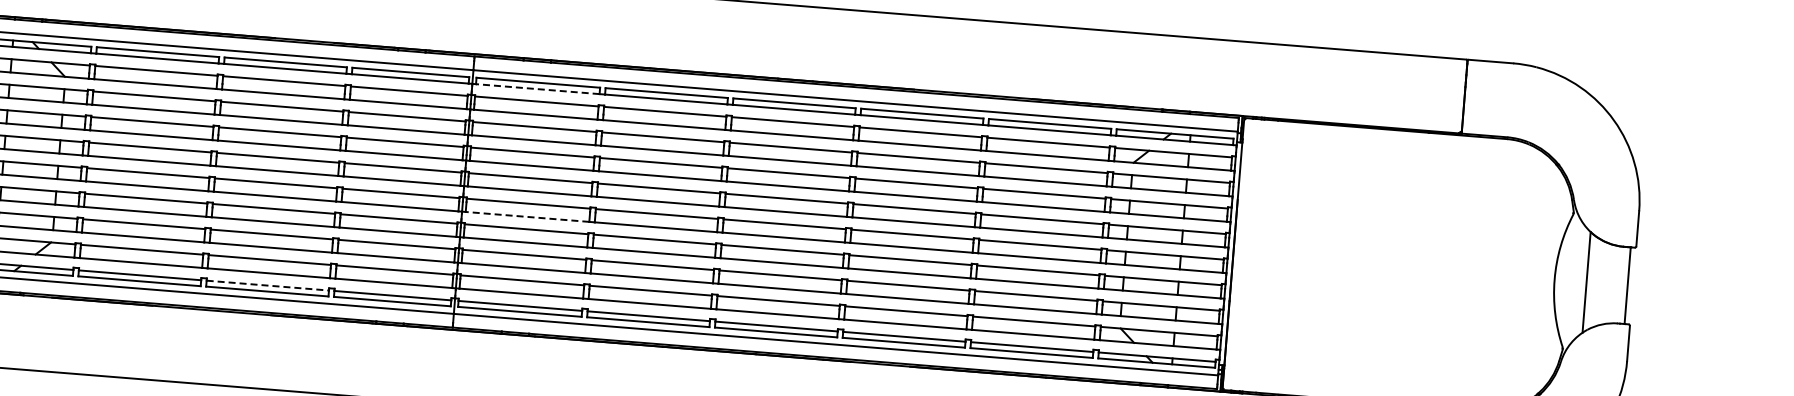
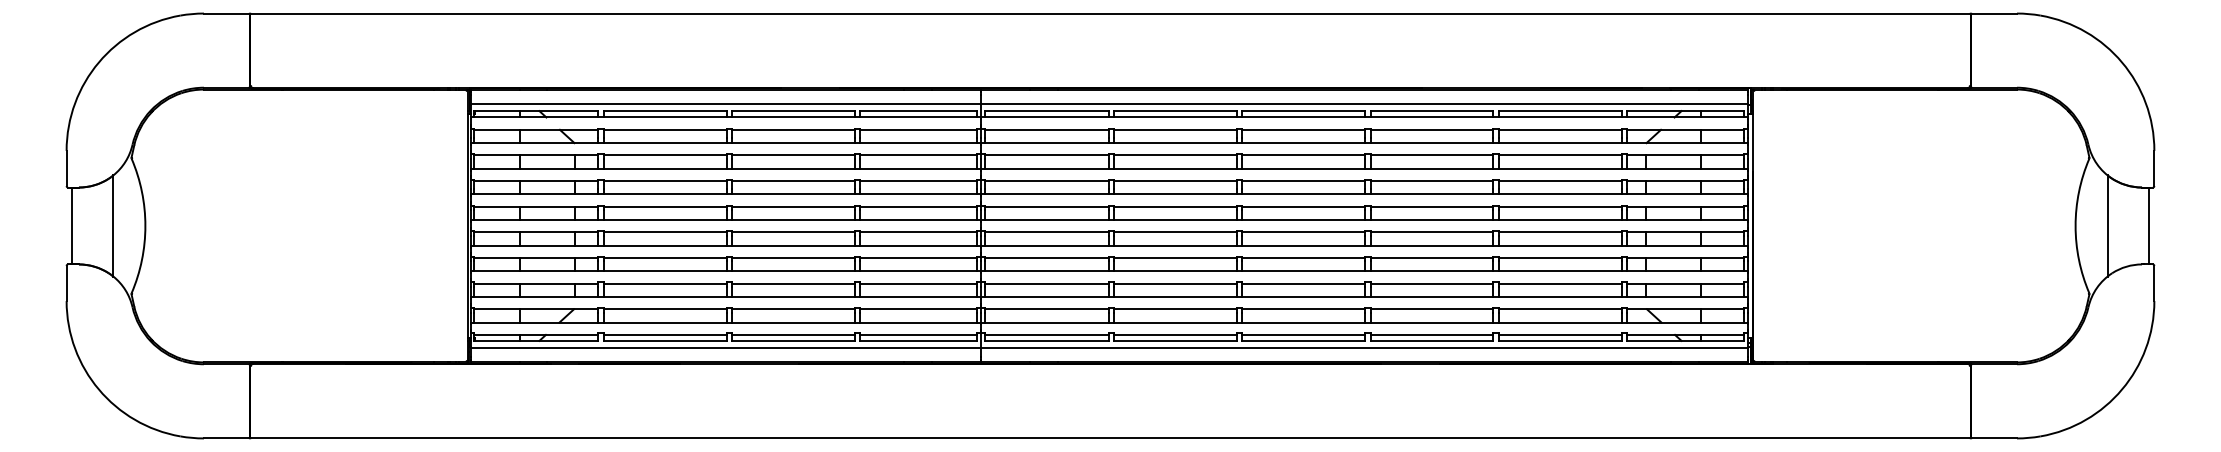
line: (537, 89) -> (1046, 117), dashed -> solid
line: (527, 216) -> (1046, 245), dashed -> solid
line: (267, 285) -> (793, 334), dashed -> solid

